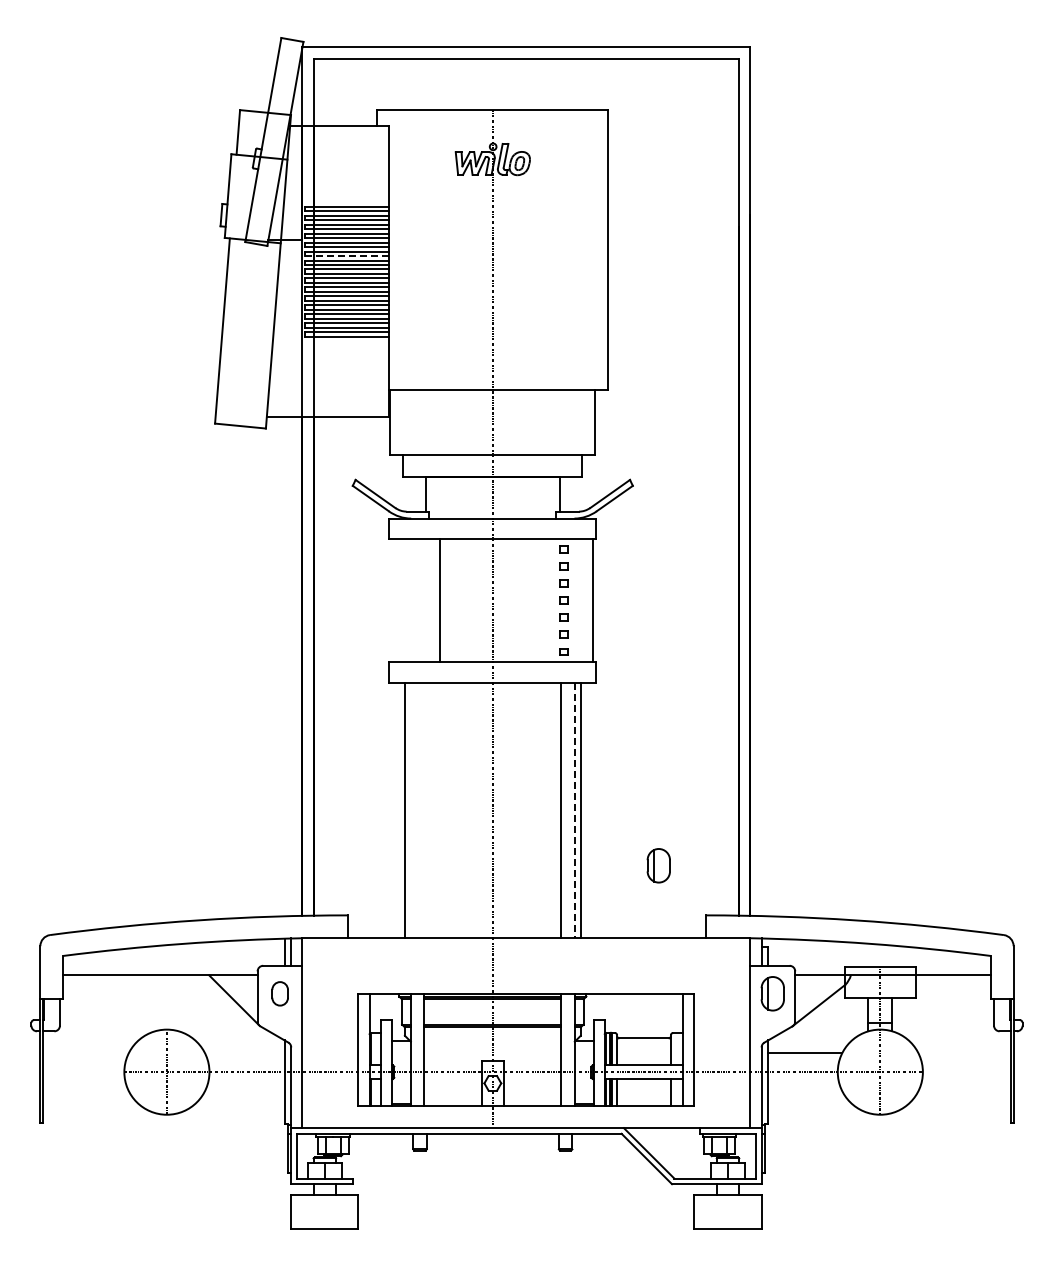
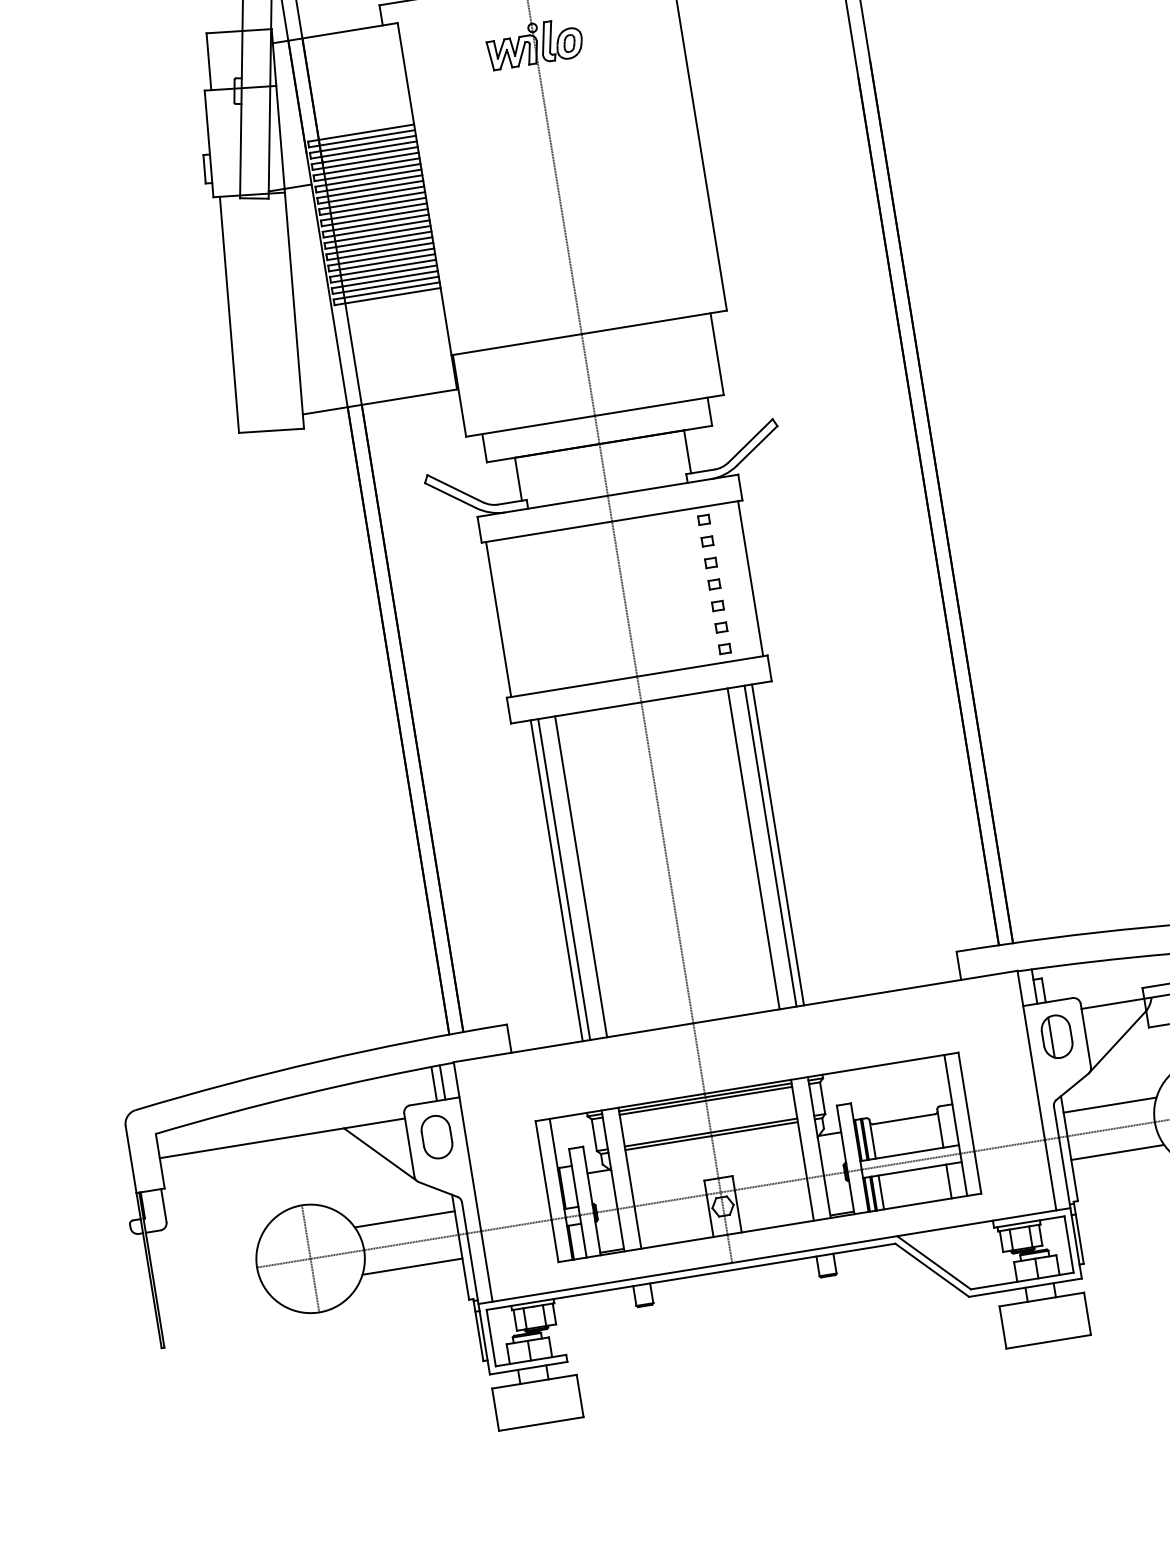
line: (347, 256) -> (371, 195), dashed -> solid
line: (439, 600) -> (498, 619), moved
line: (410, 809) -> (563, 878), added
line: (424, 809) -> (581, 875), added
line: (574, 810) -> (770, 846), dashed -> solid
part: (658, 865) -> (887, 898), removed
part: (280, 993) -> (437, 1136), size x1.43
line: (244, 1053) -> (404, 1219), added
line: (244, 1091) -> (412, 1267), added
line: (805, 1091) -> (1118, 1153), added

